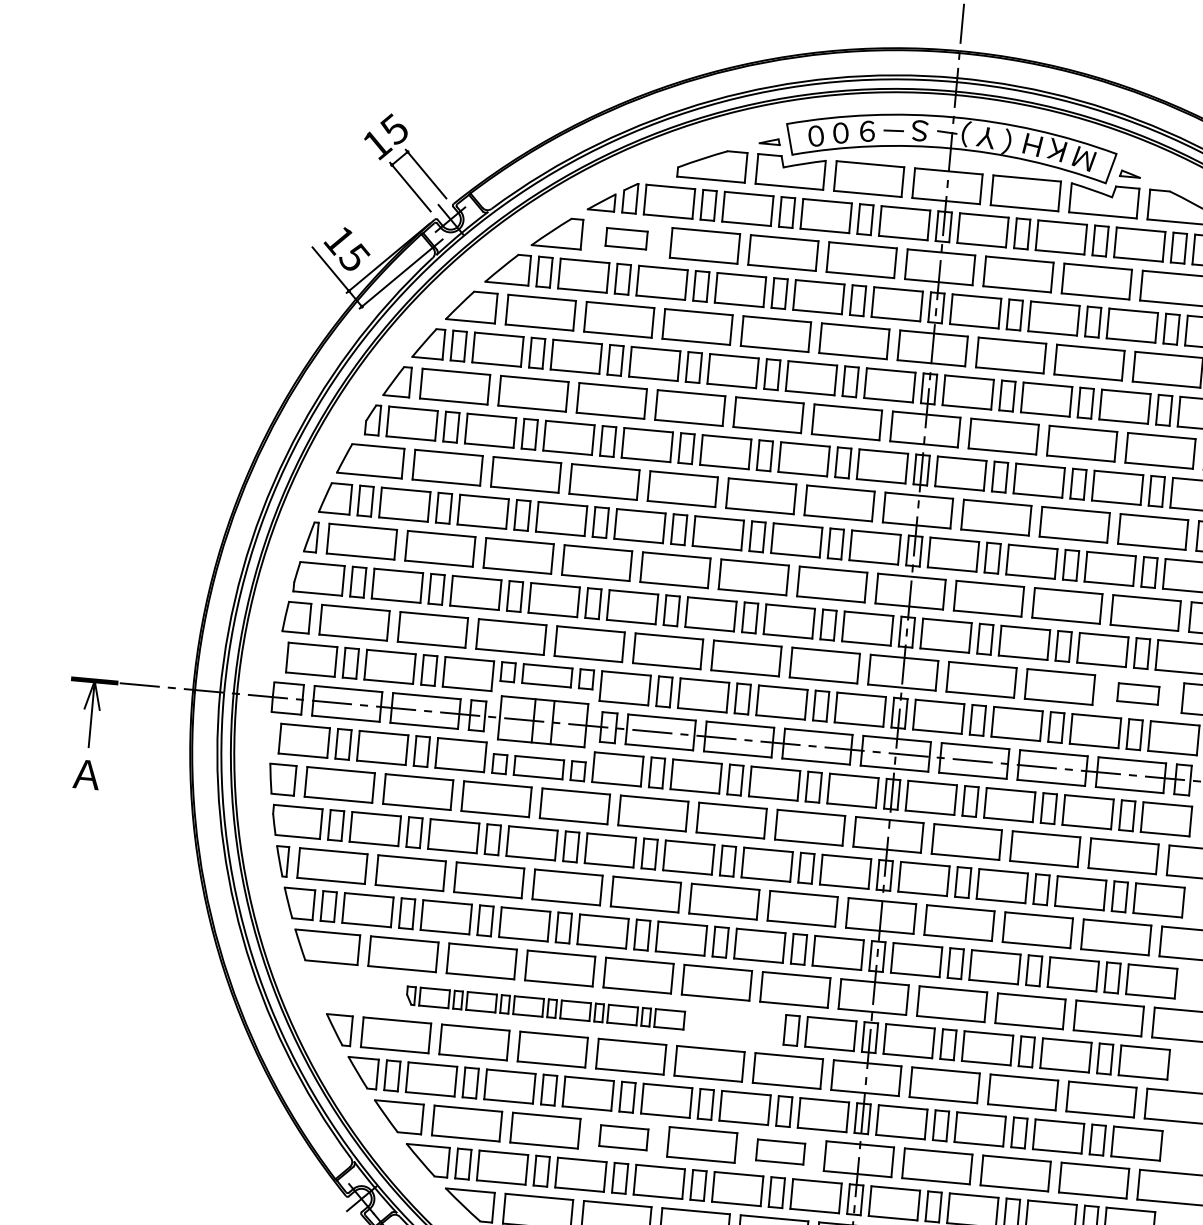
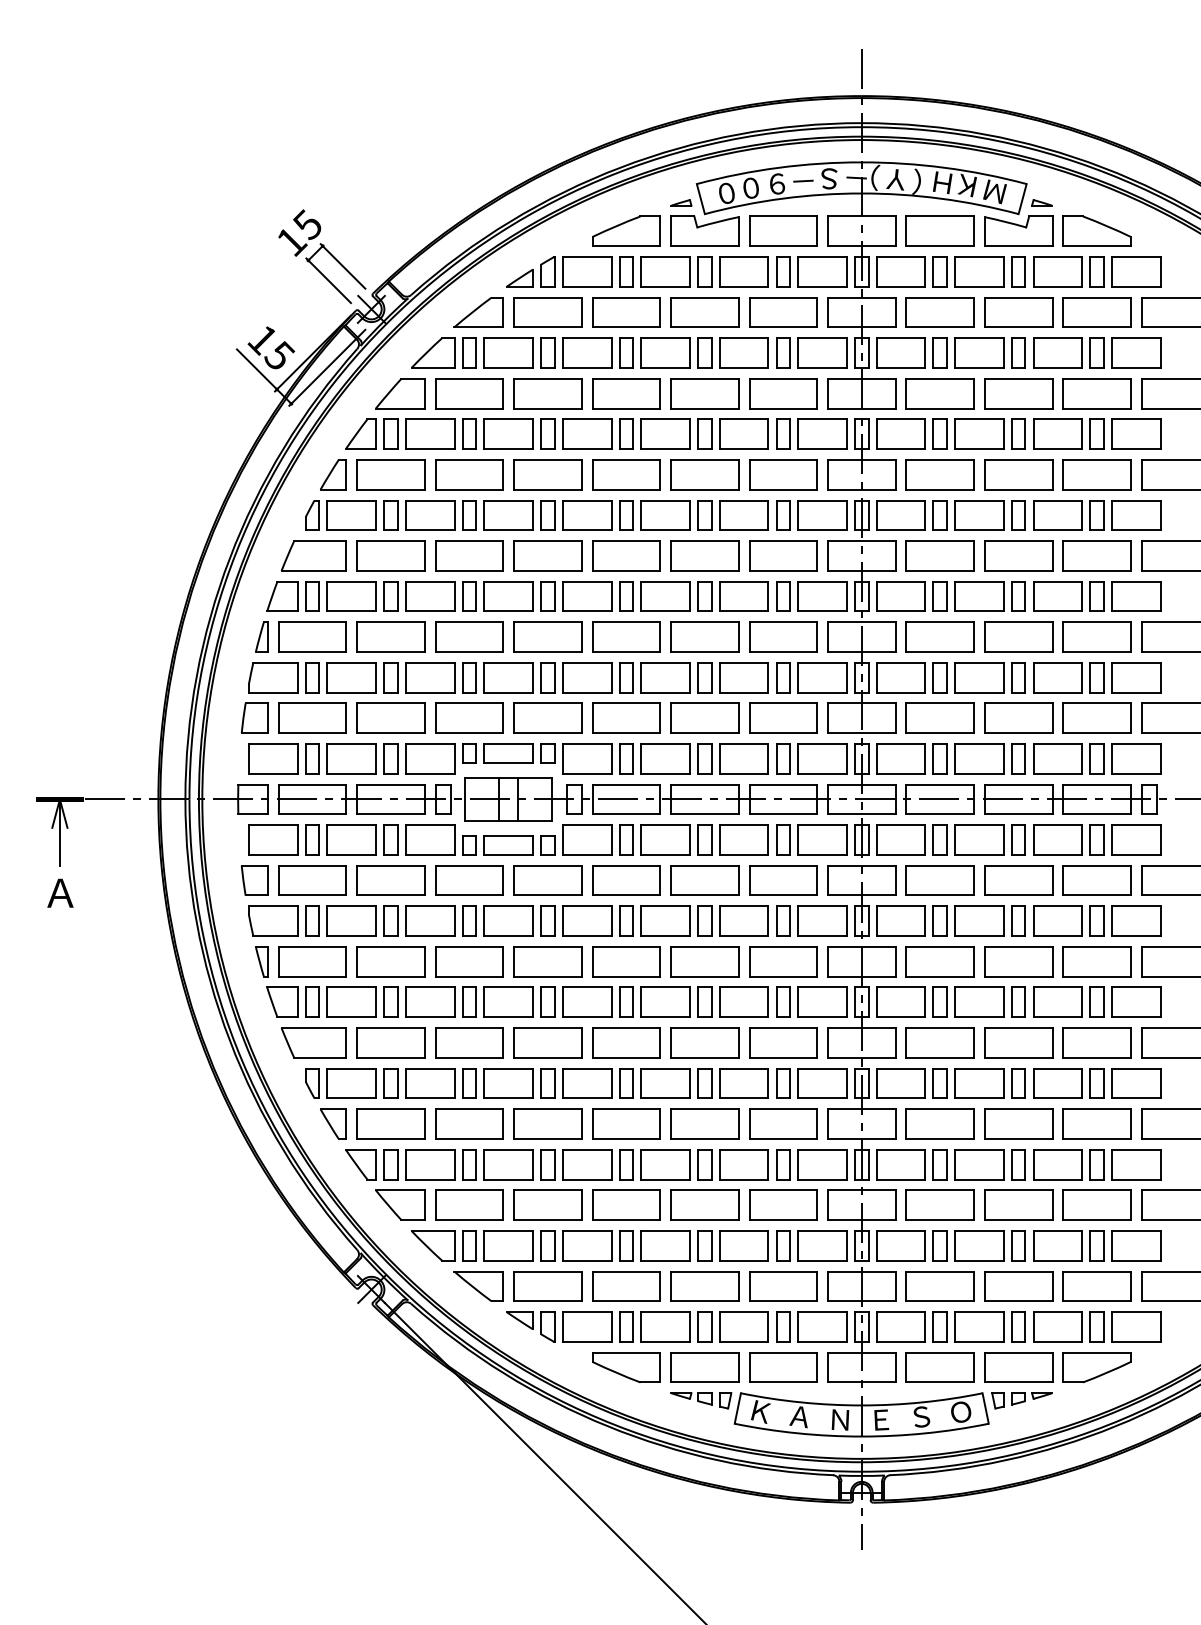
part: (626, 238) -> (547, 312), size x1.67
part: (1137, 693) -> (1096, 717), size x1.67
part: (545, 1008) -> (536, 1083), size x1.67
part: (623, 1137) -> (626, 1204), size x1.43
part: (780, 1151) -> (783, 1204), size x1.43

